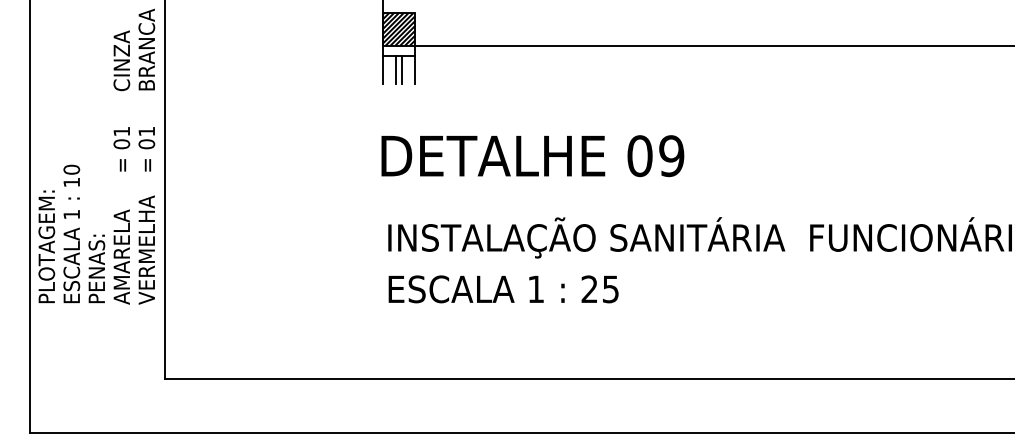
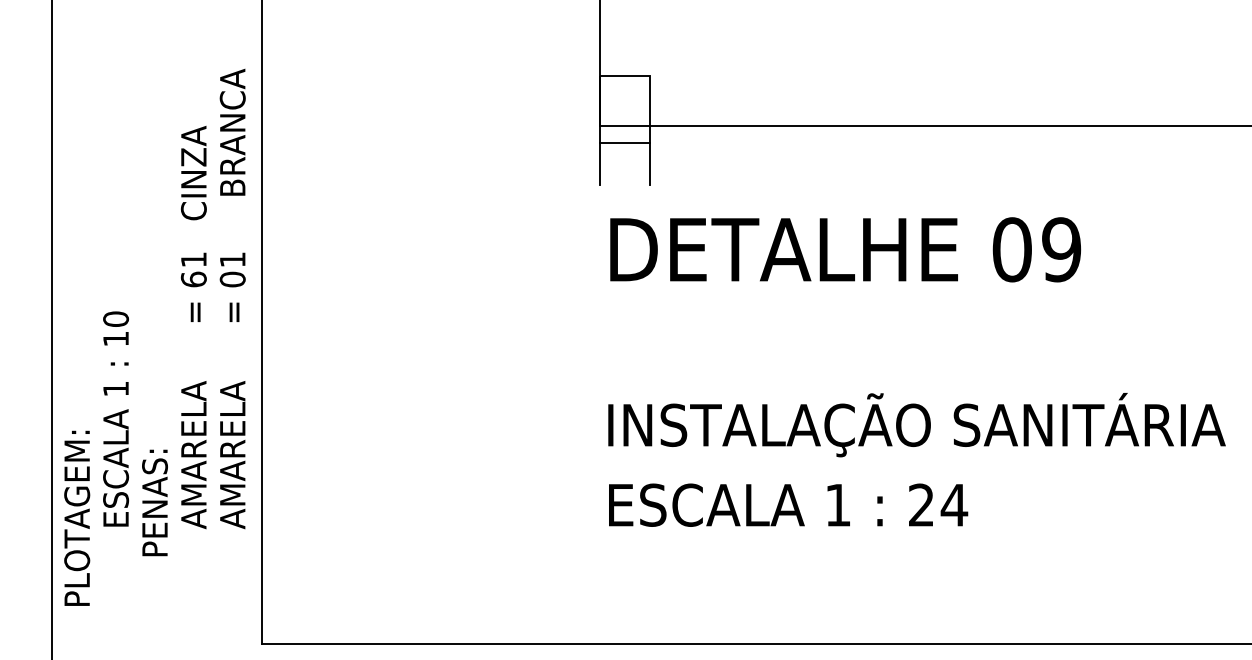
hatch: (398, 29) -> (624, 101), removed
text: (121, 60) -> (193, 172), moved
line: (395, 69) -> (619, 163), removed
line: (402, 69) -> (630, 163), removed
text: (121, 144) -> (193, 279), 01 -> 61
text: (532, 156) -> (845, 250), moved
text: (46, 246) -> (76, 517), moved
text: (146, 249) -> (232, 443), VERMELHA -> AMARELA
text: (96, 268) -> (154, 502), moved
text: (610, 289) -> (953, 505), 25 -> 24

